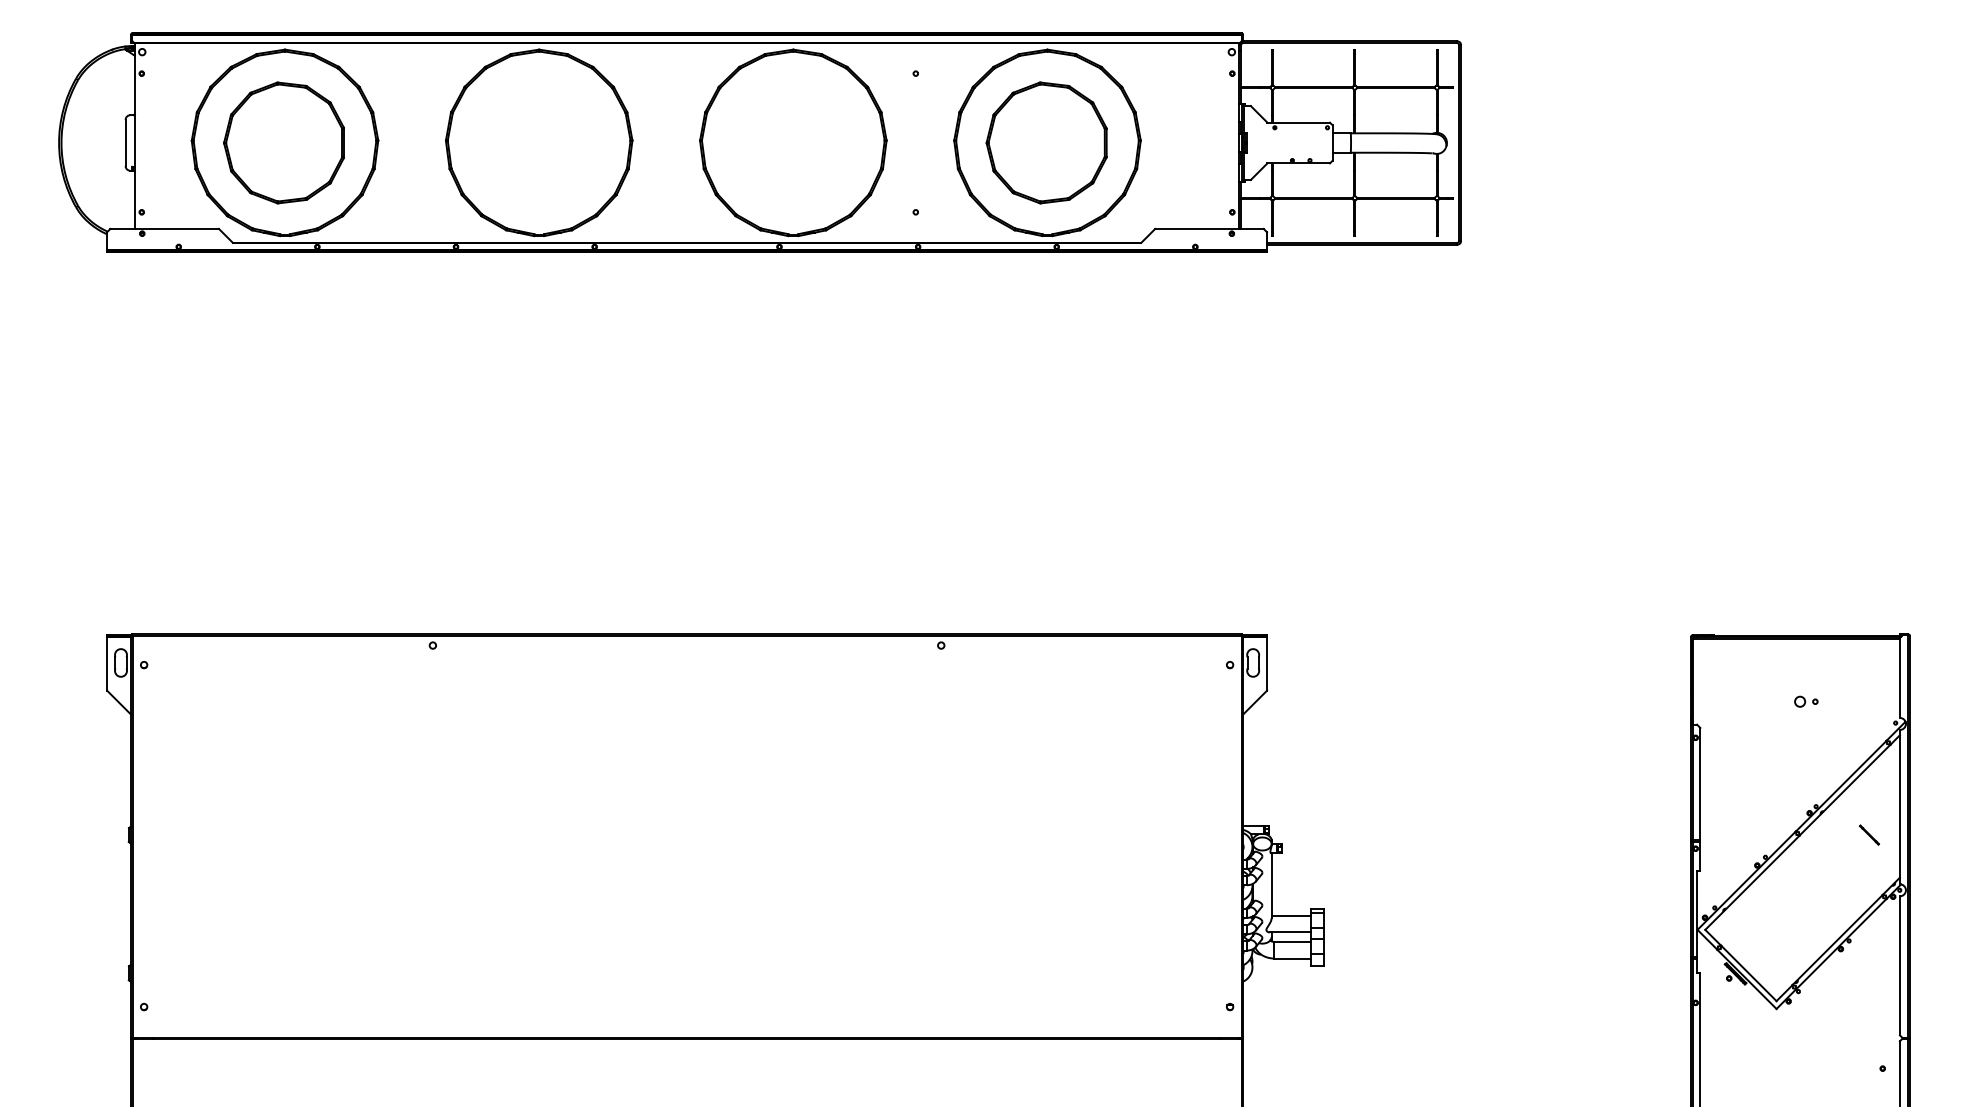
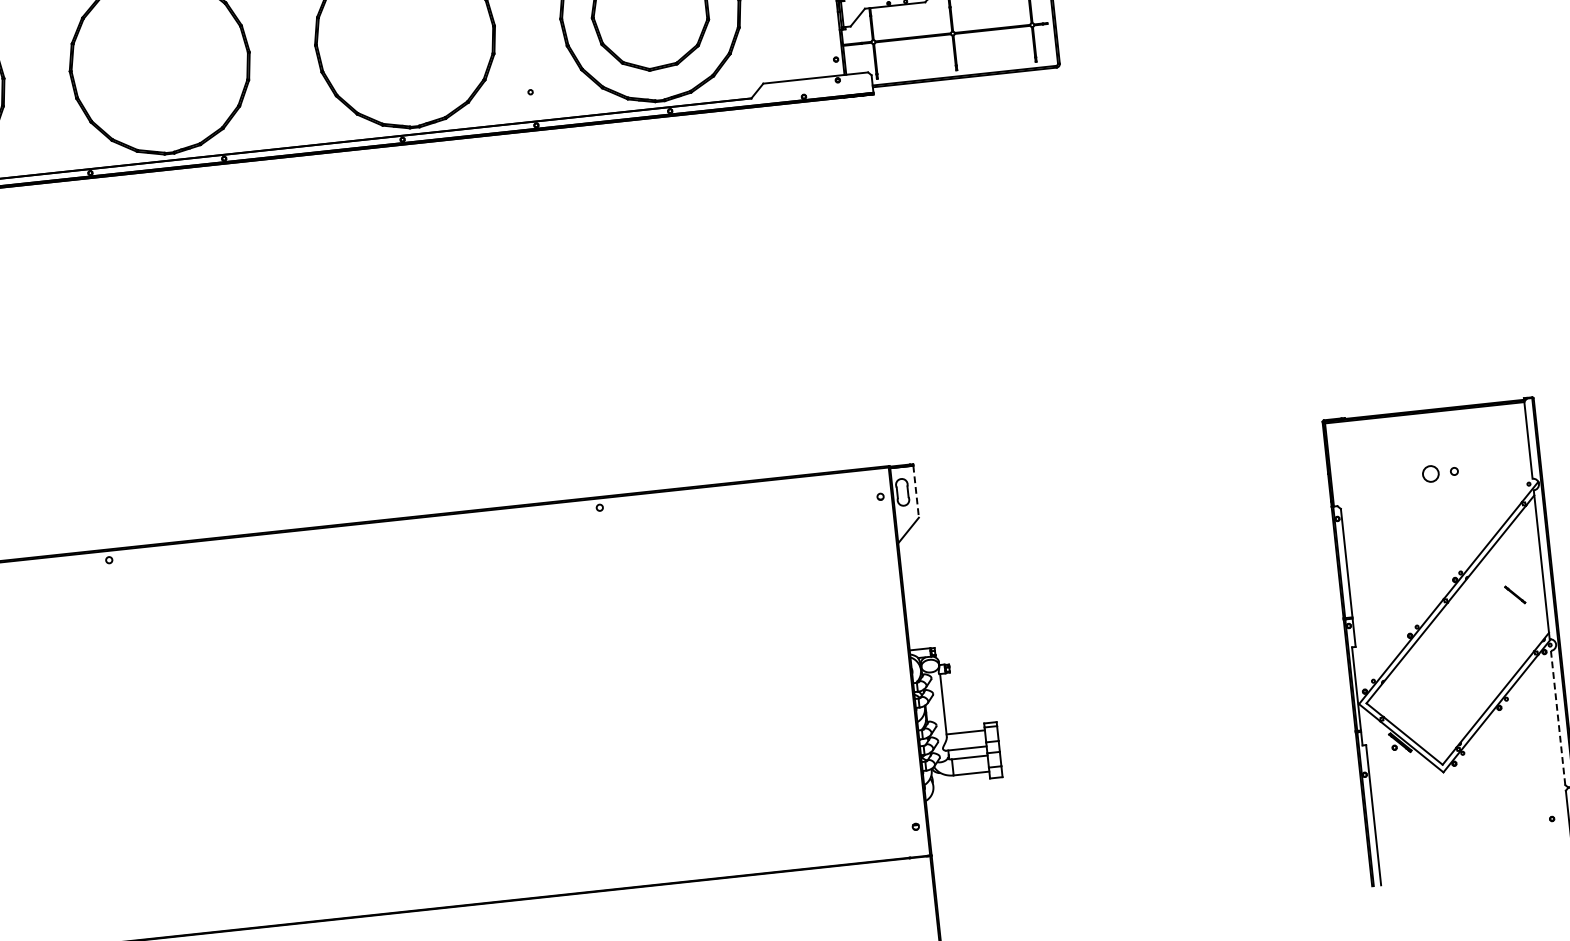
line: (1267, 663) -> (916, 491), solid -> dashed
part: (1806, 701) -> (1440, 472), size x1.6
line: (1899, 965) -> (1557, 717), solid -> dashed

